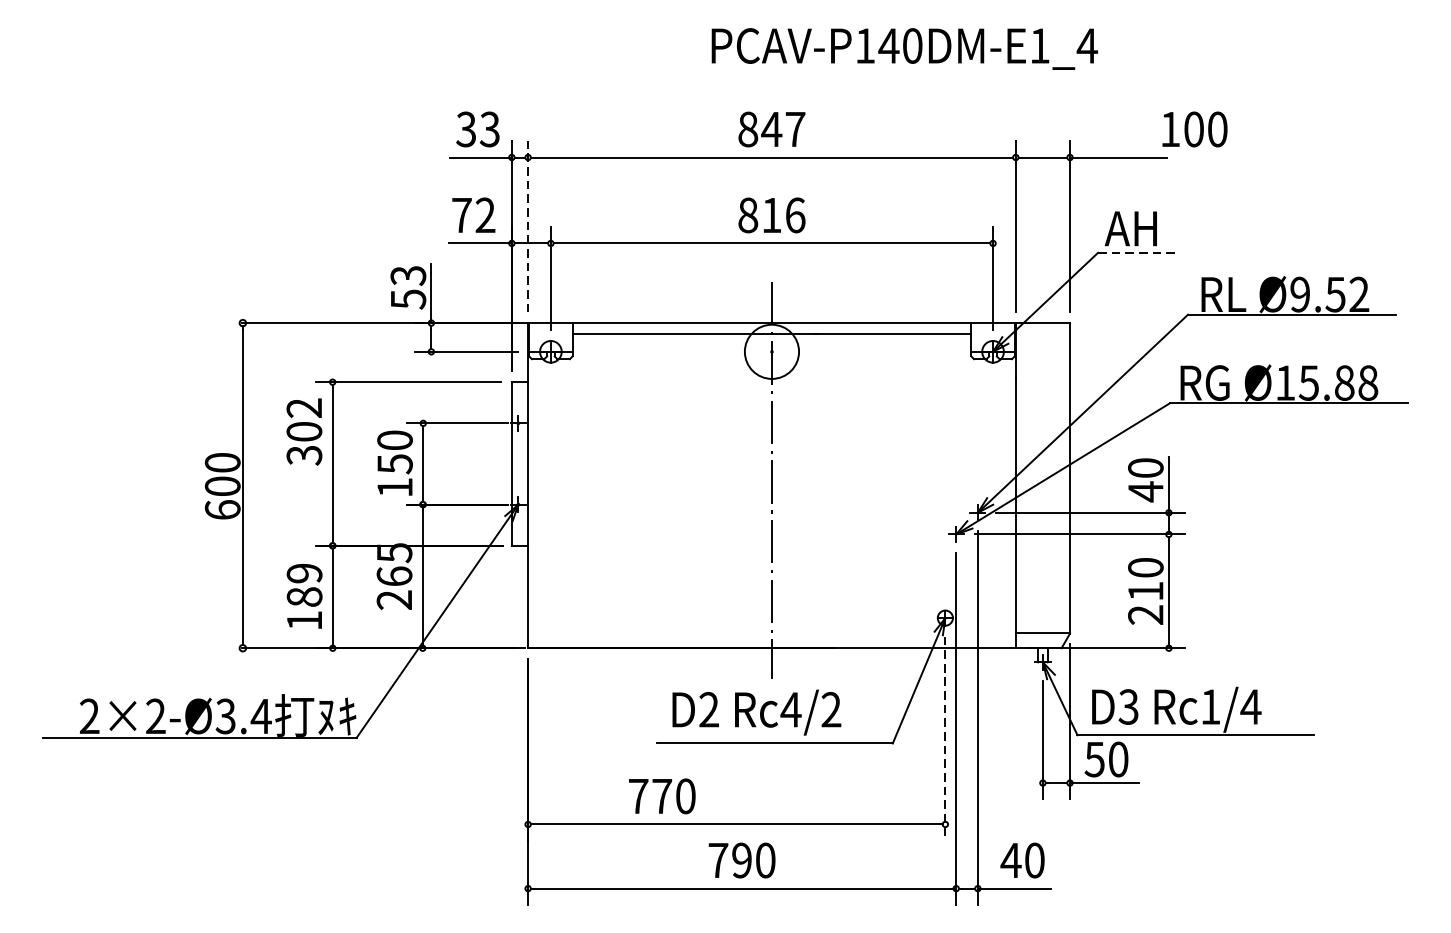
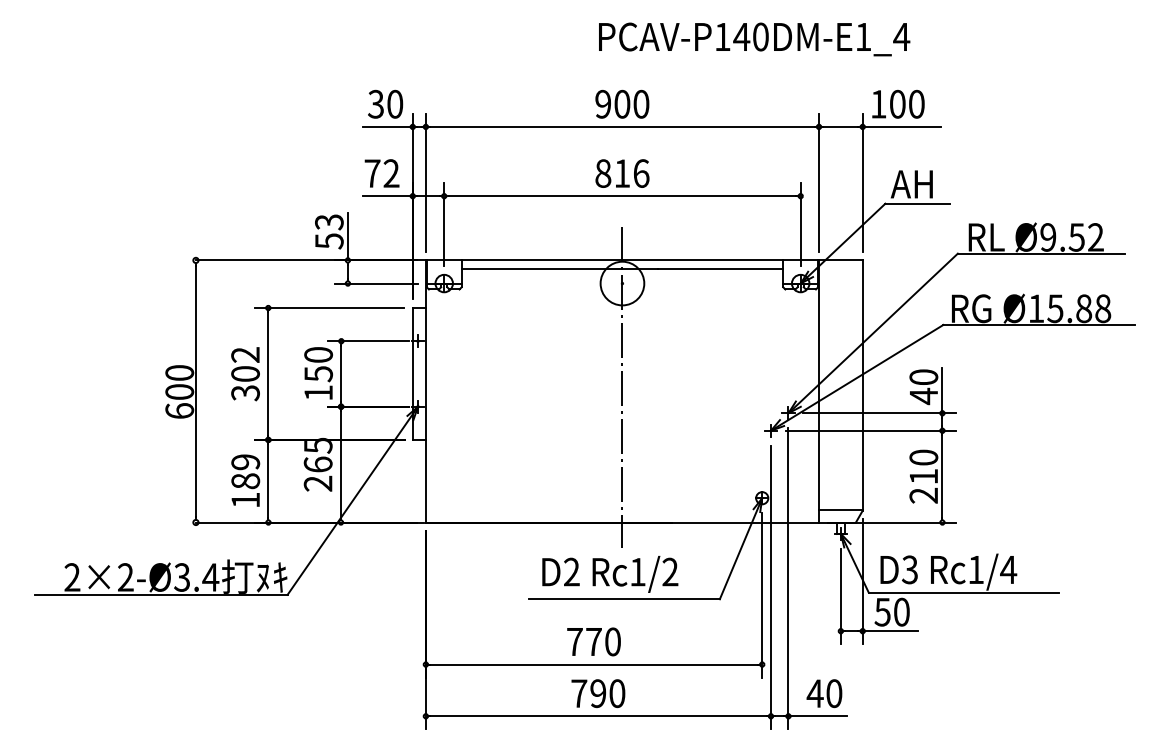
text: (904, 49) -> (754, 39), moved
text: (772, 128) -> (622, 103), 847 -> 900
text: (1195, 128) -> (898, 103), moved
text: (490, 129) -> (395, 104), 33 -> 30
line: (527, 226) -> (425, 182), dashed -> solid
line: (1139, 252) -> (918, 203), dashed -> solid
text: (304, 432) -> (245, 374), moved
text: (790, 710) -> (637, 572), Rc4/2 -> Rc1/2
line: (945, 738) -> (762, 595), dashed -> solid
text: (661, 795) -> (593, 641), moved

